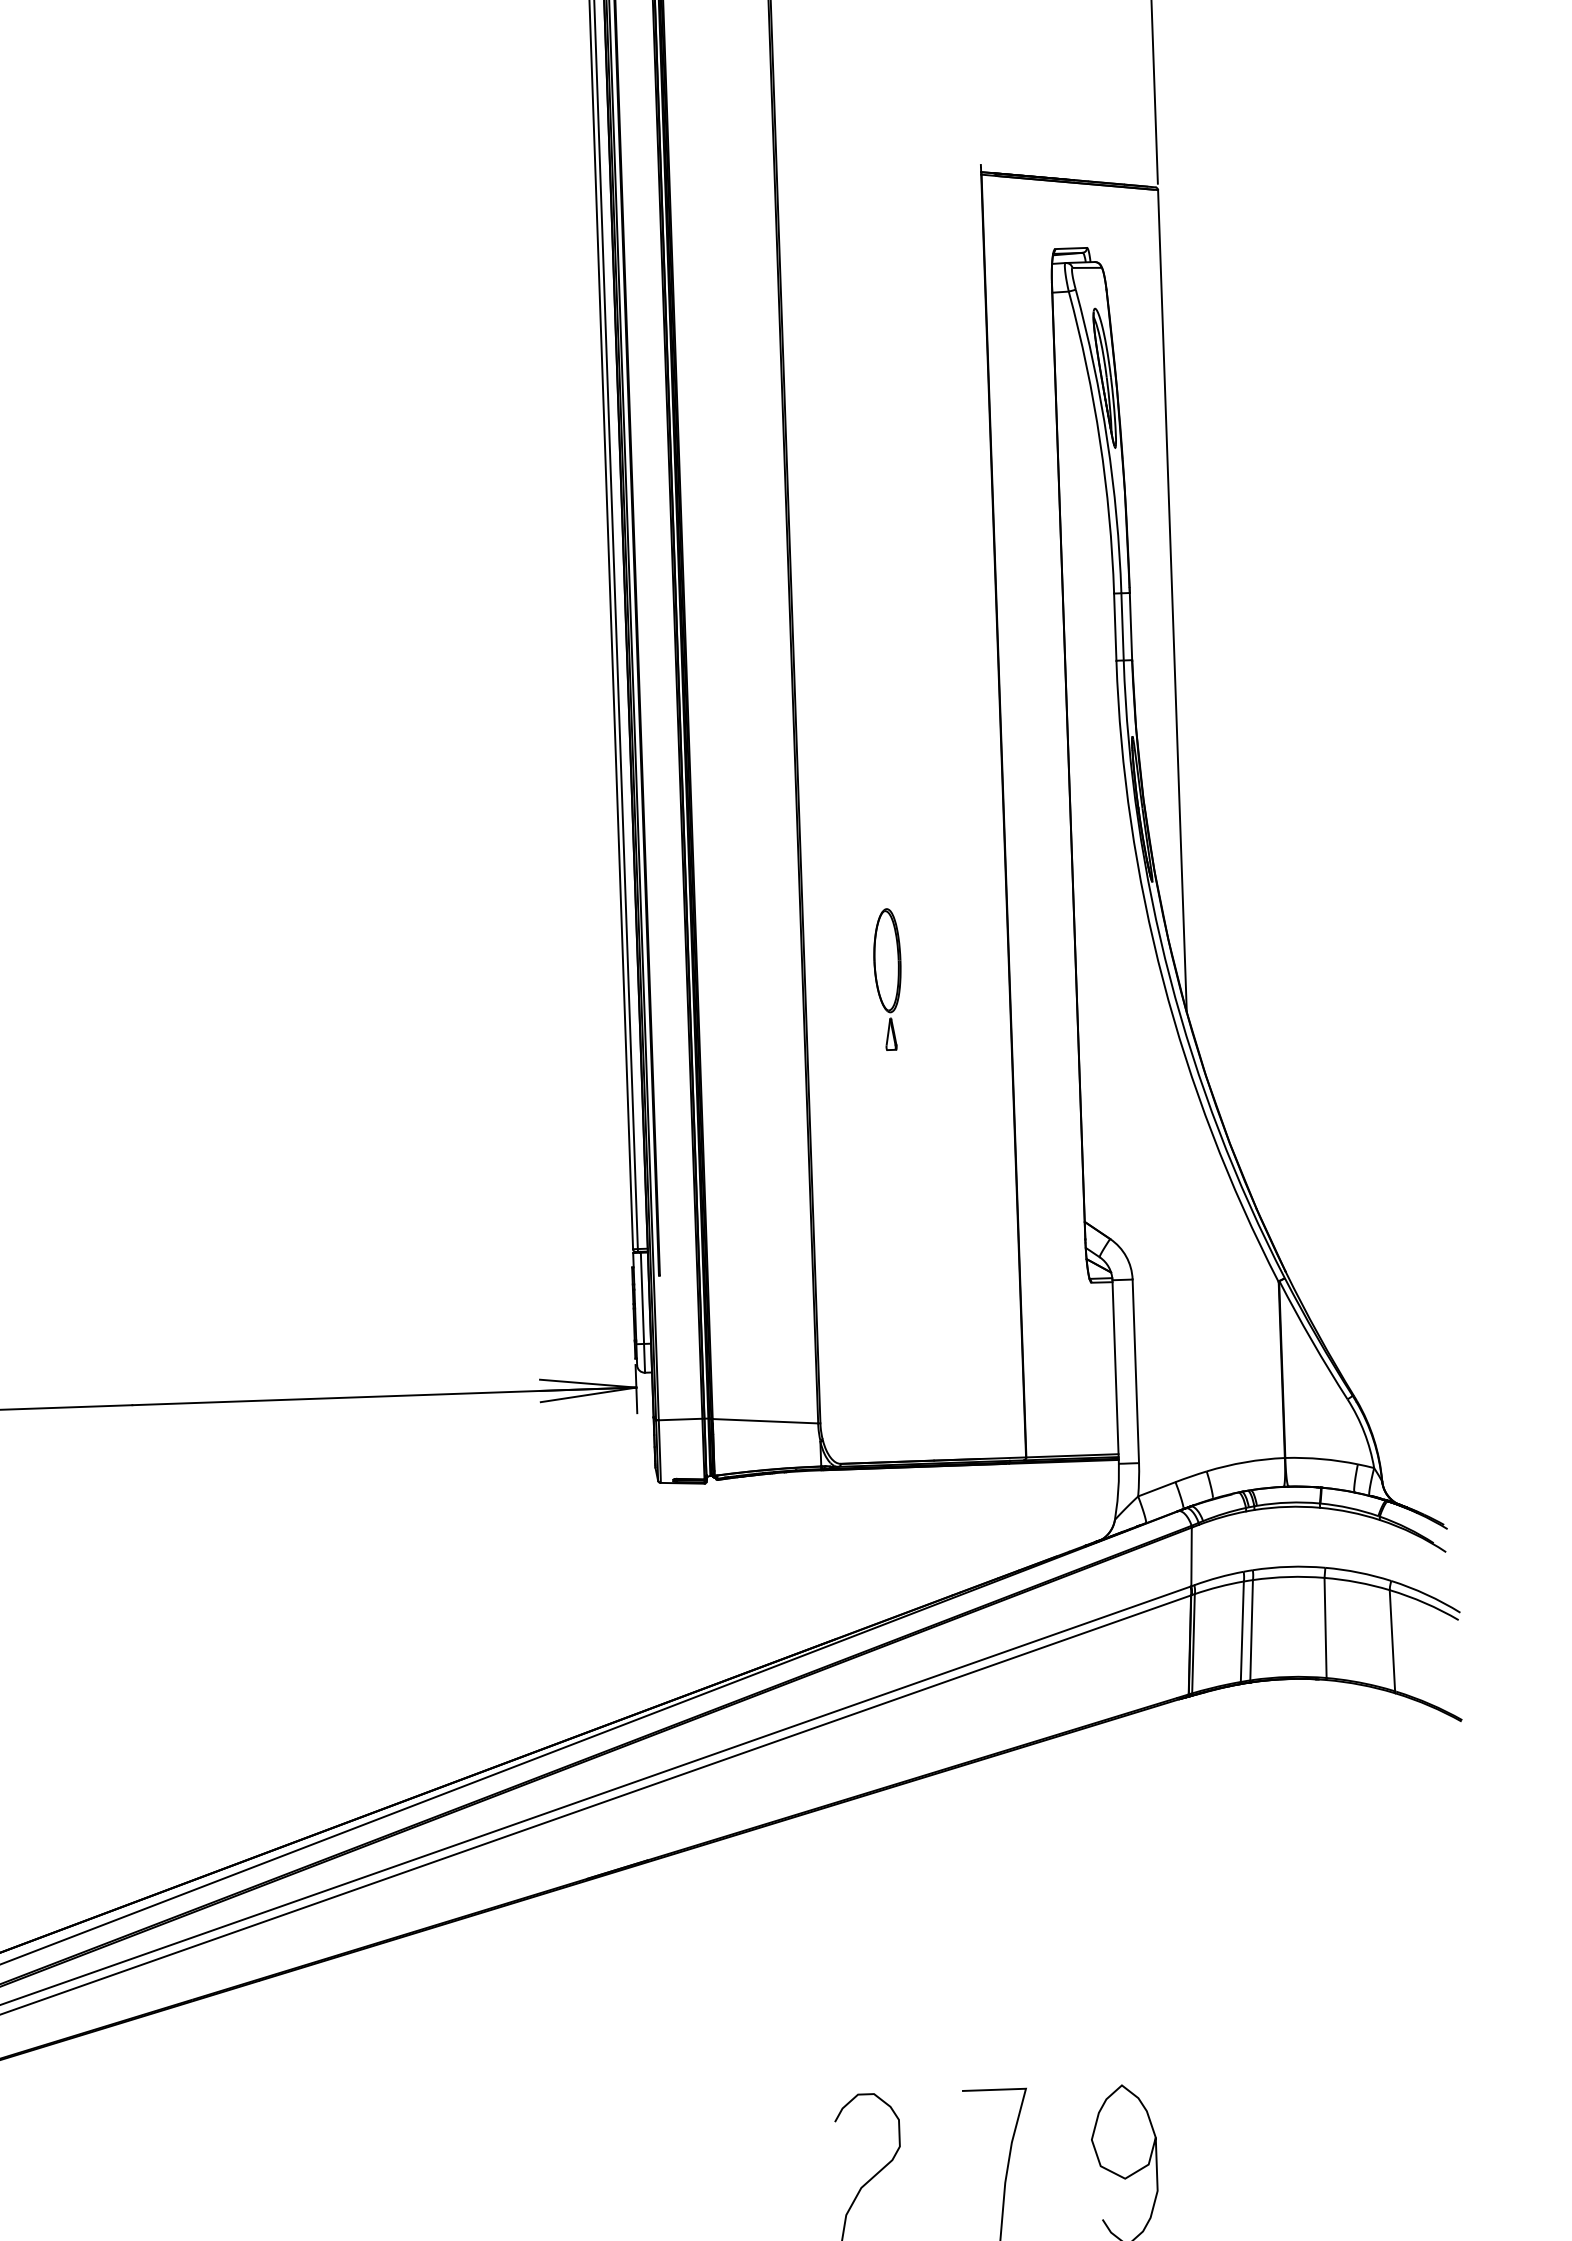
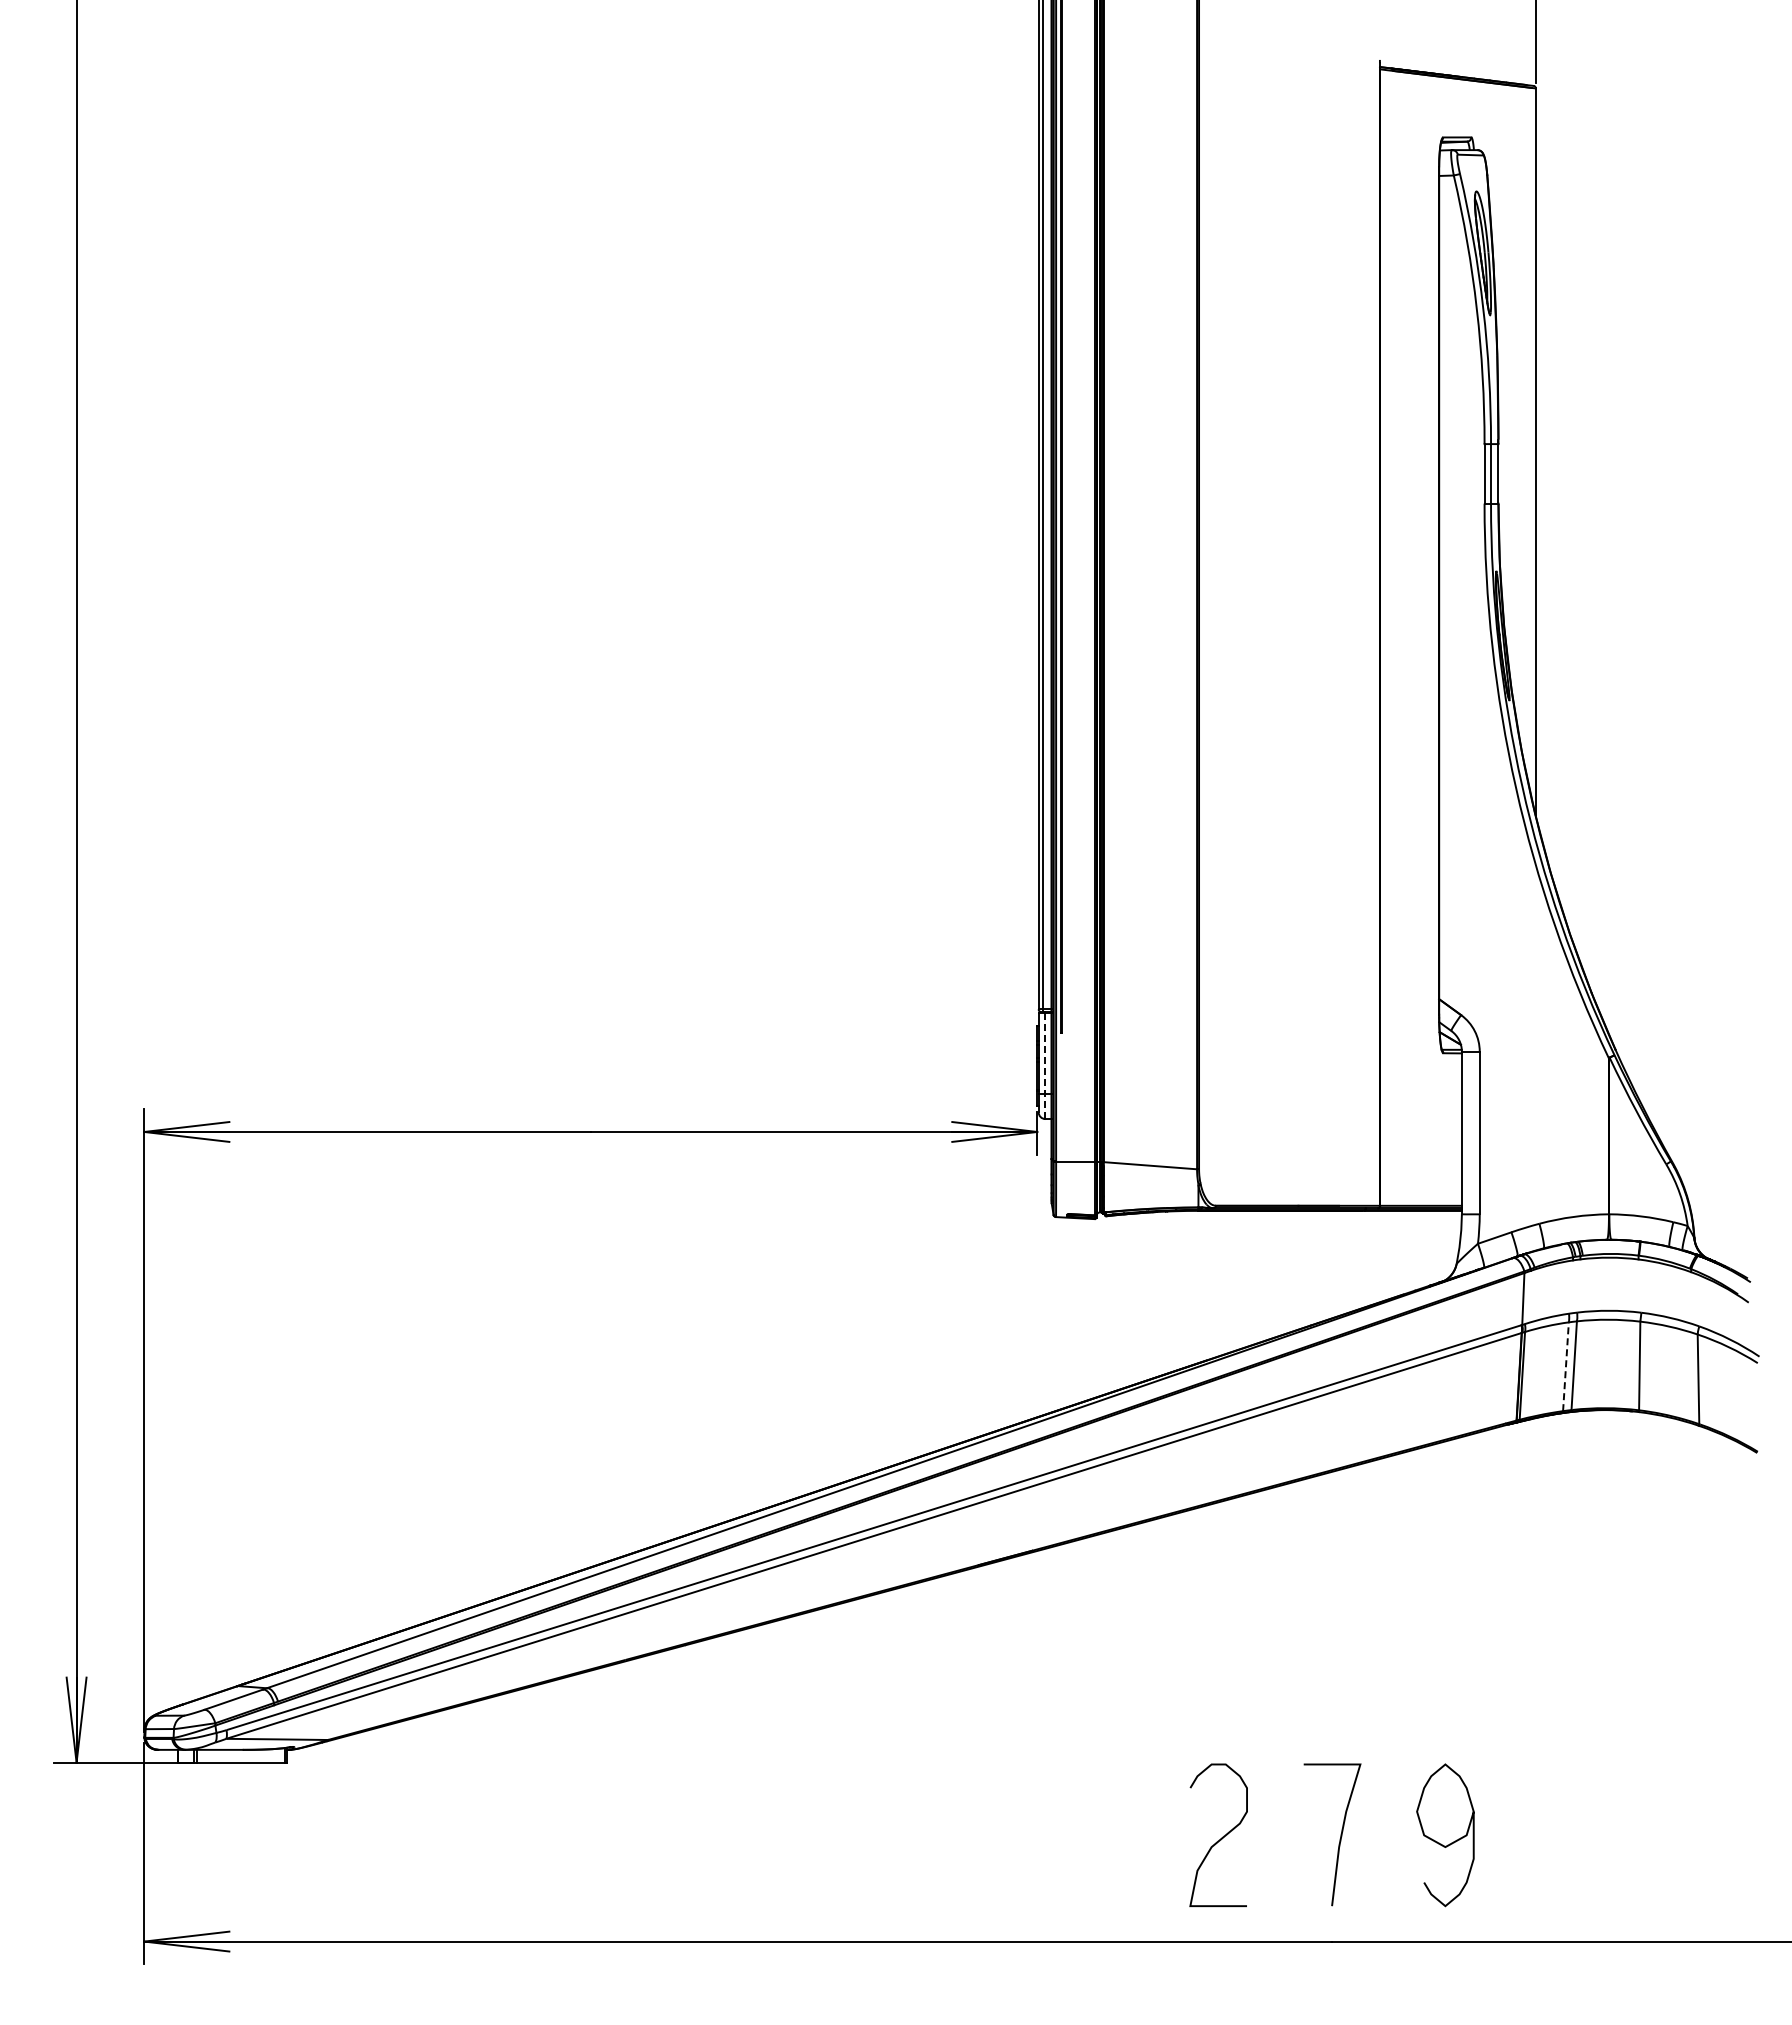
part: (887, 979) -> (1272, 778), removed
line: (643, 1313) -> (1045, 1066), solid -> dashed
line: (1241, 1631) -> (1565, 1366), solid -> dashed

